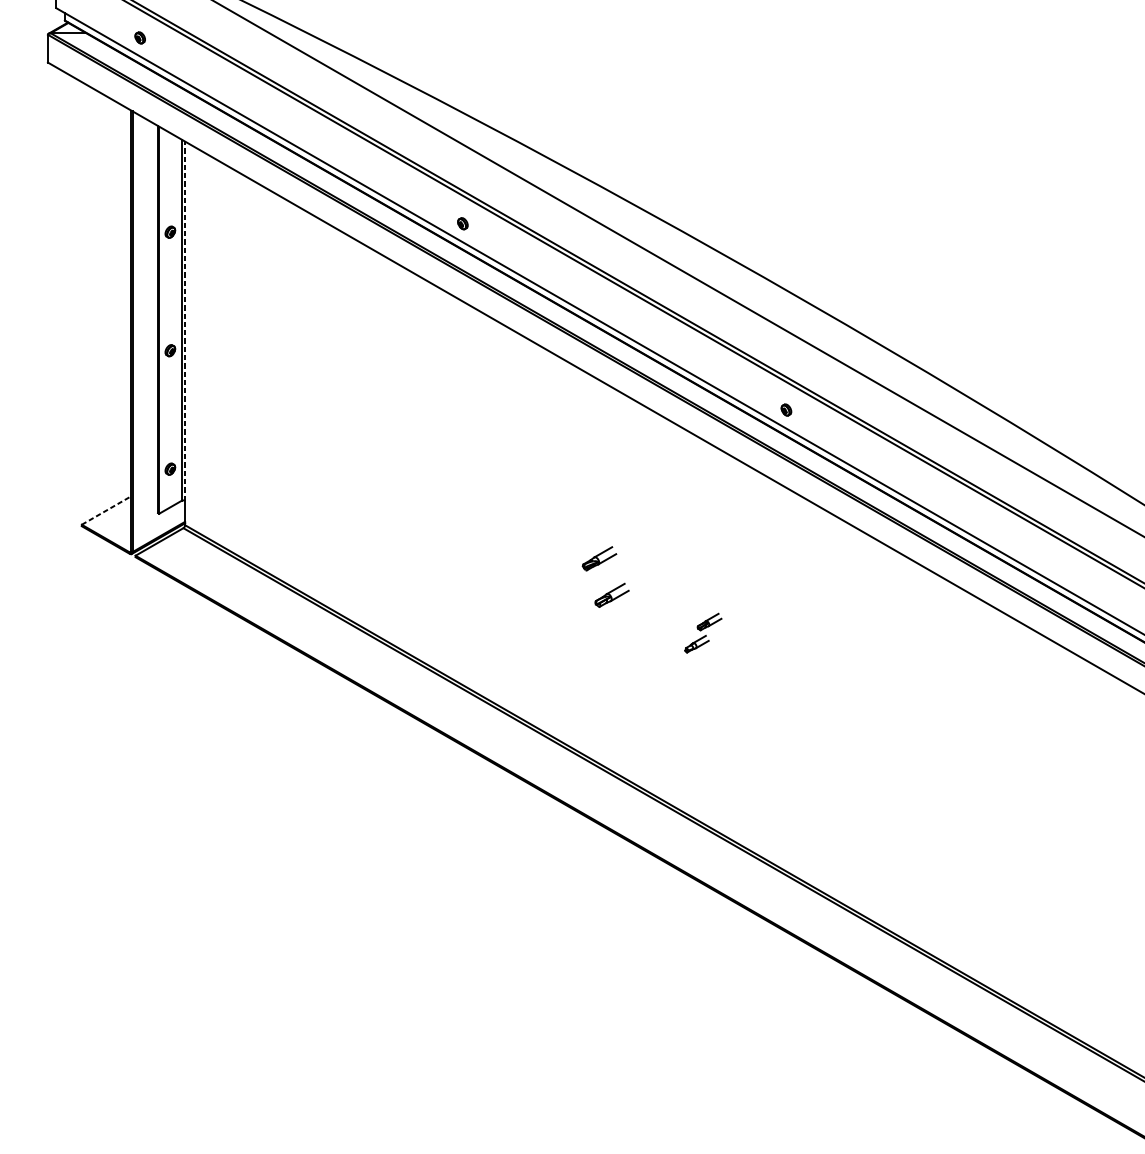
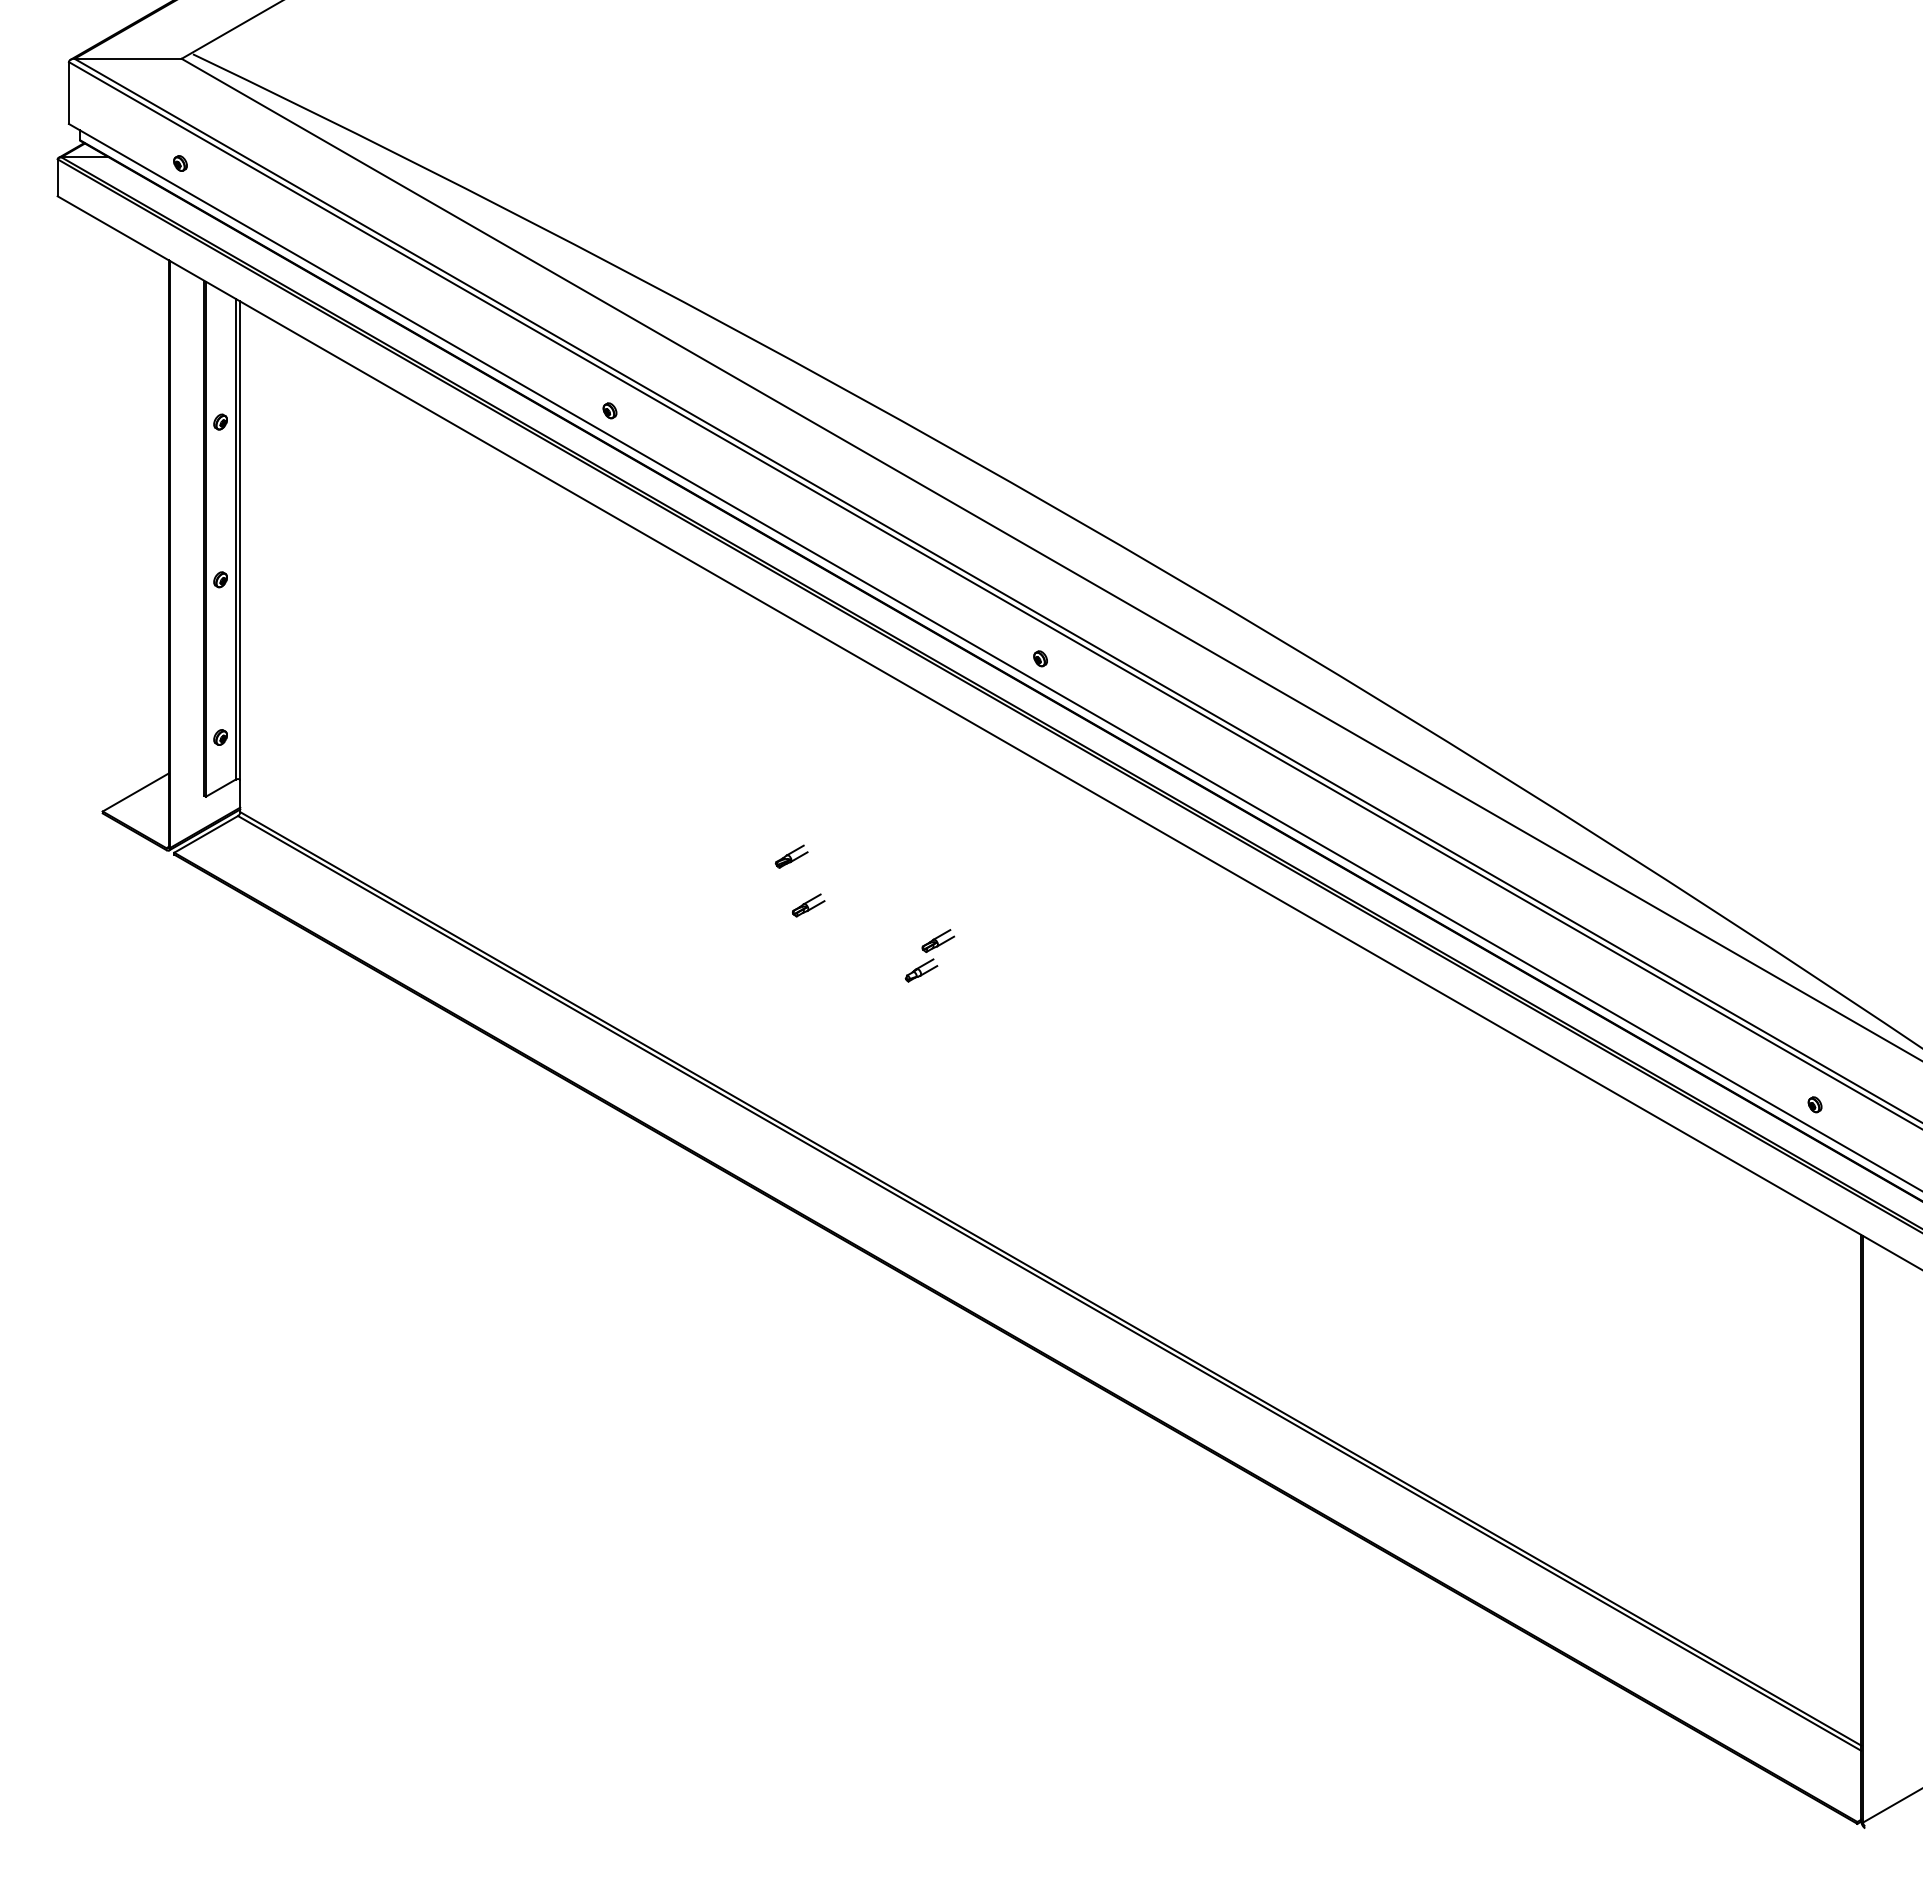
line: (185, 321) -> (240, 540), dashed -> solid
line: (107, 510) -> (136, 792), dashed -> solid
part: (599, 558) -> (791, 856), size x0.71
part: (612, 595) -> (808, 905), size x0.71

